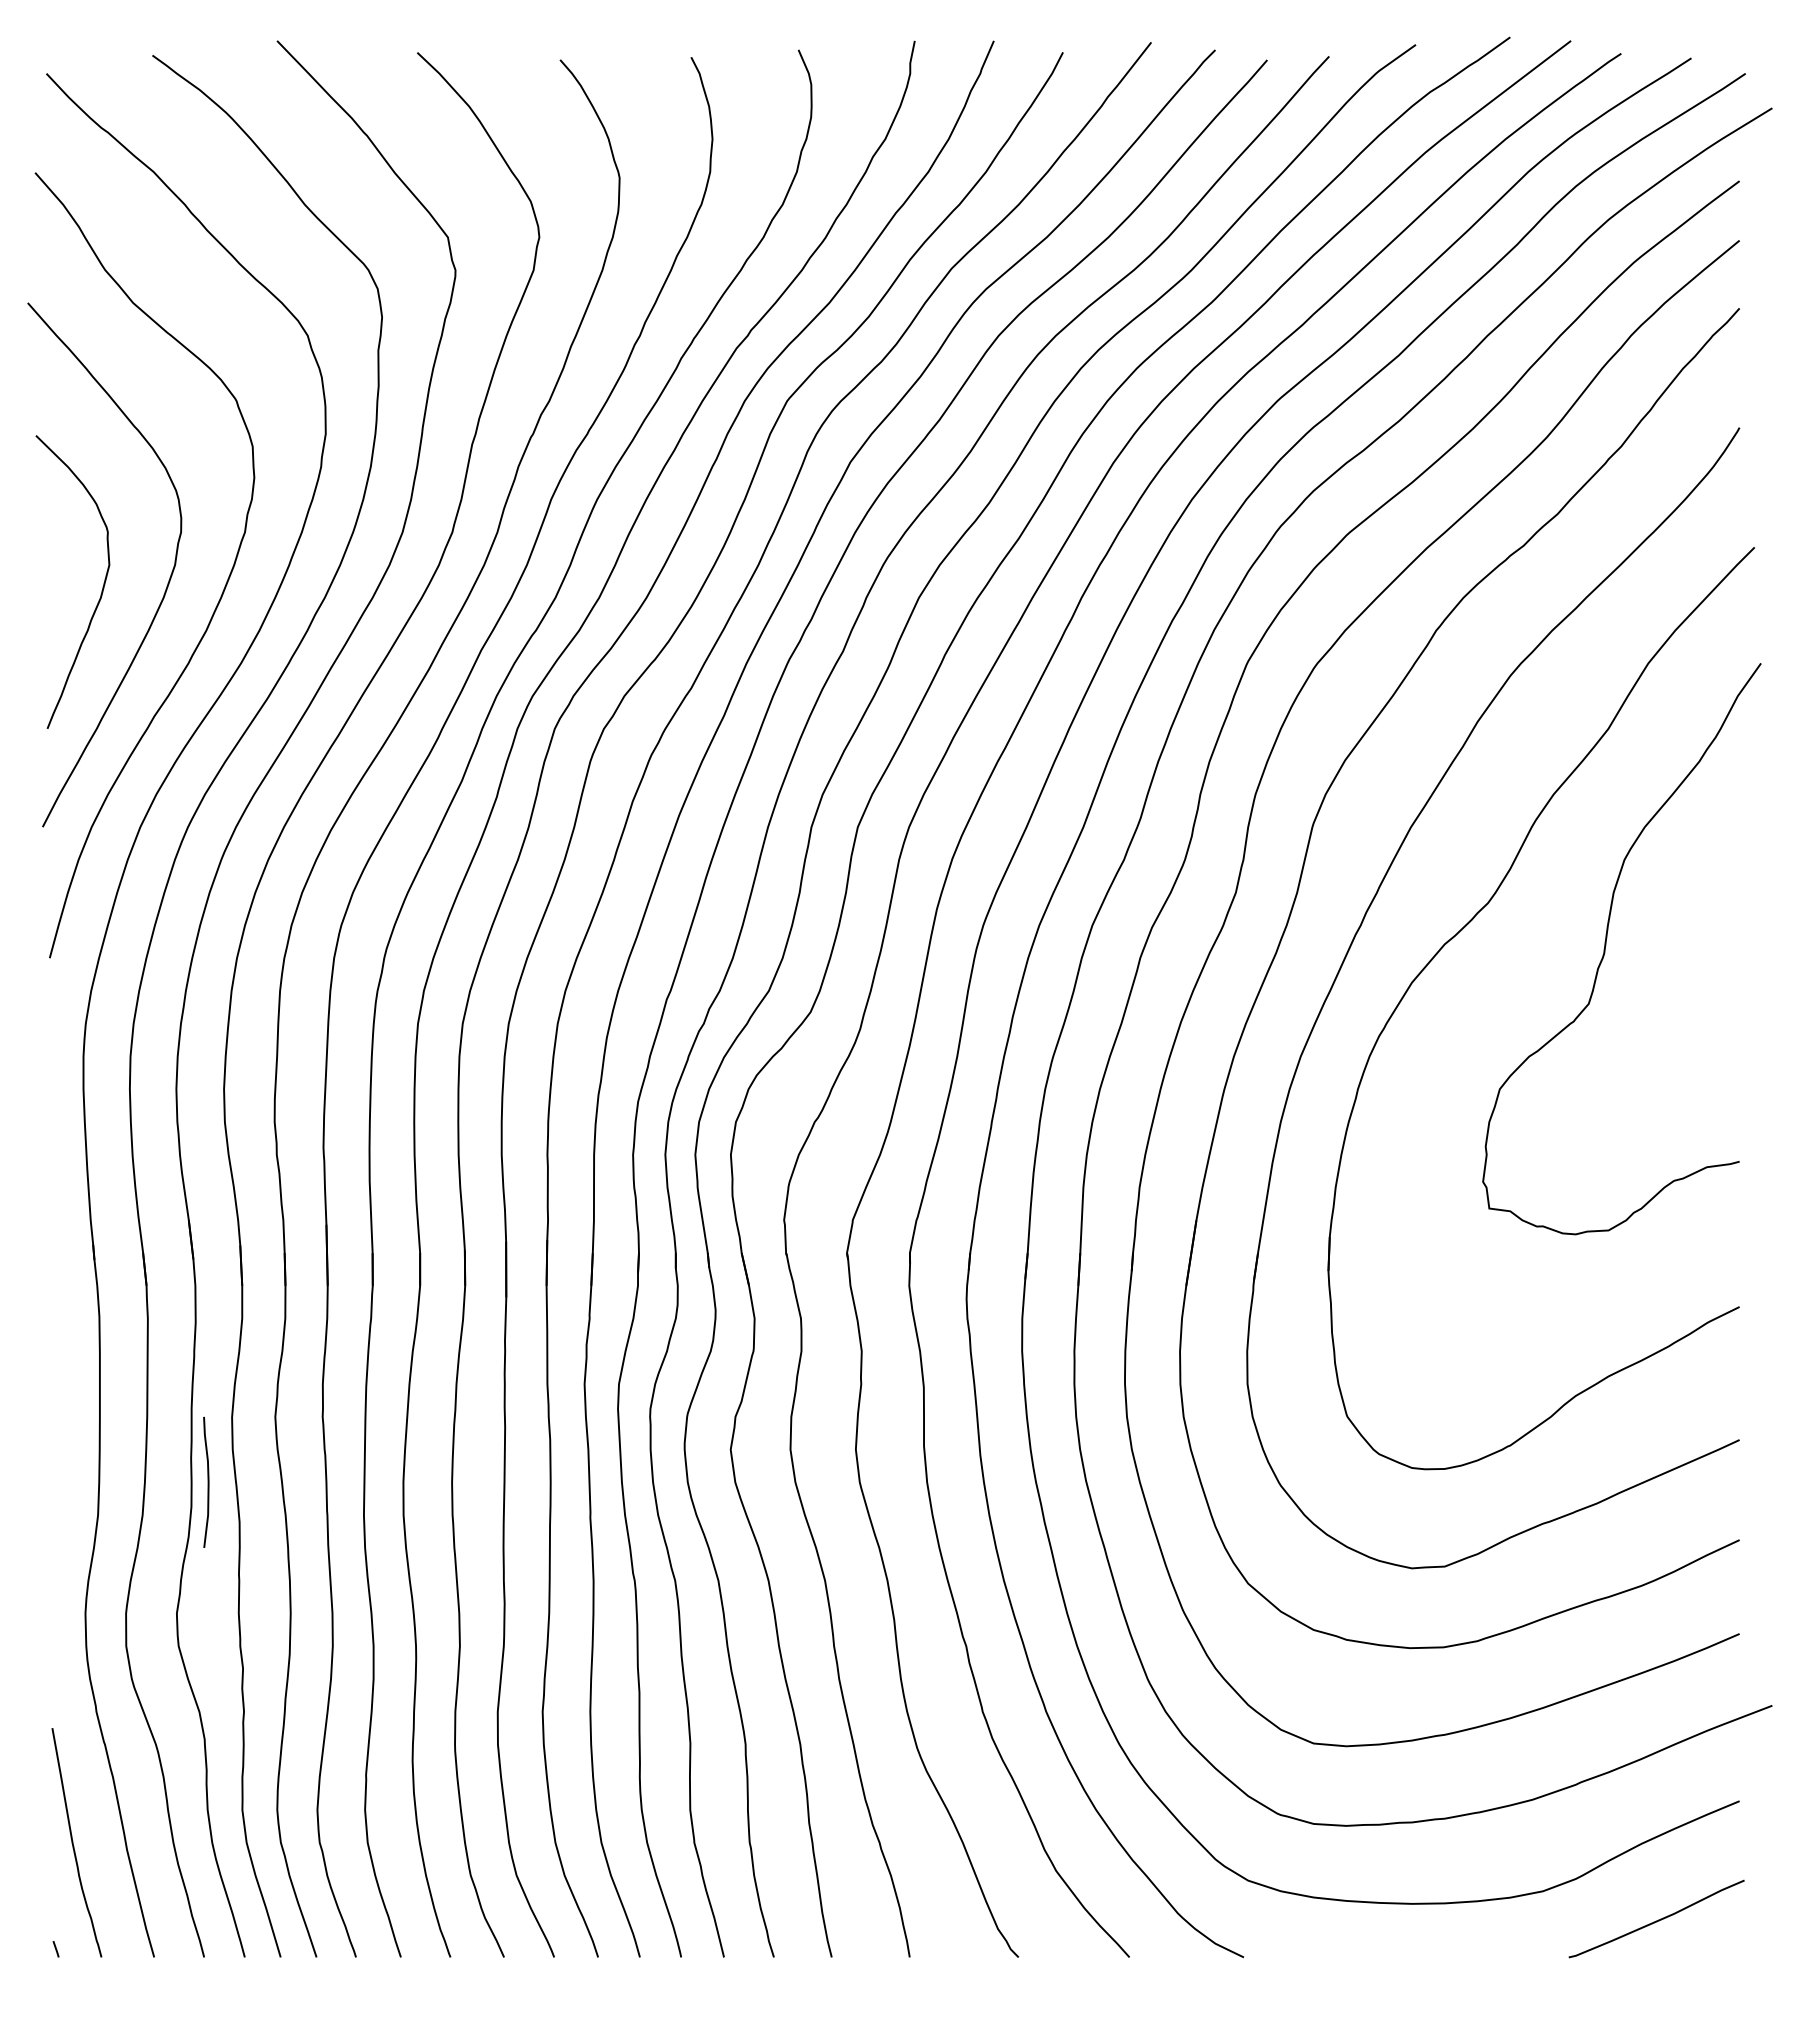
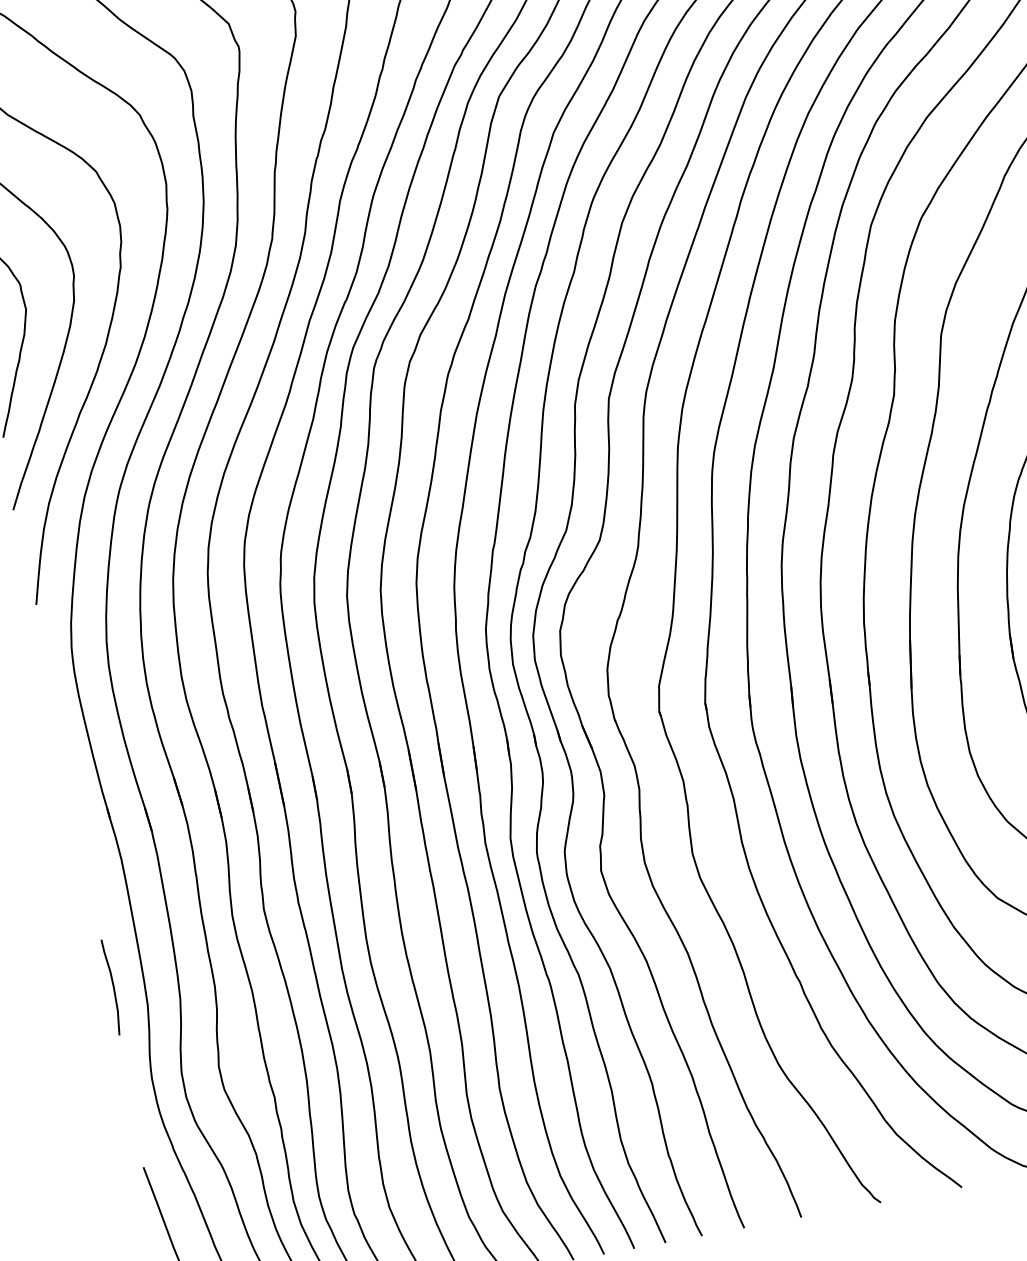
curve: (207, 1481) -> (112, 986), moved

